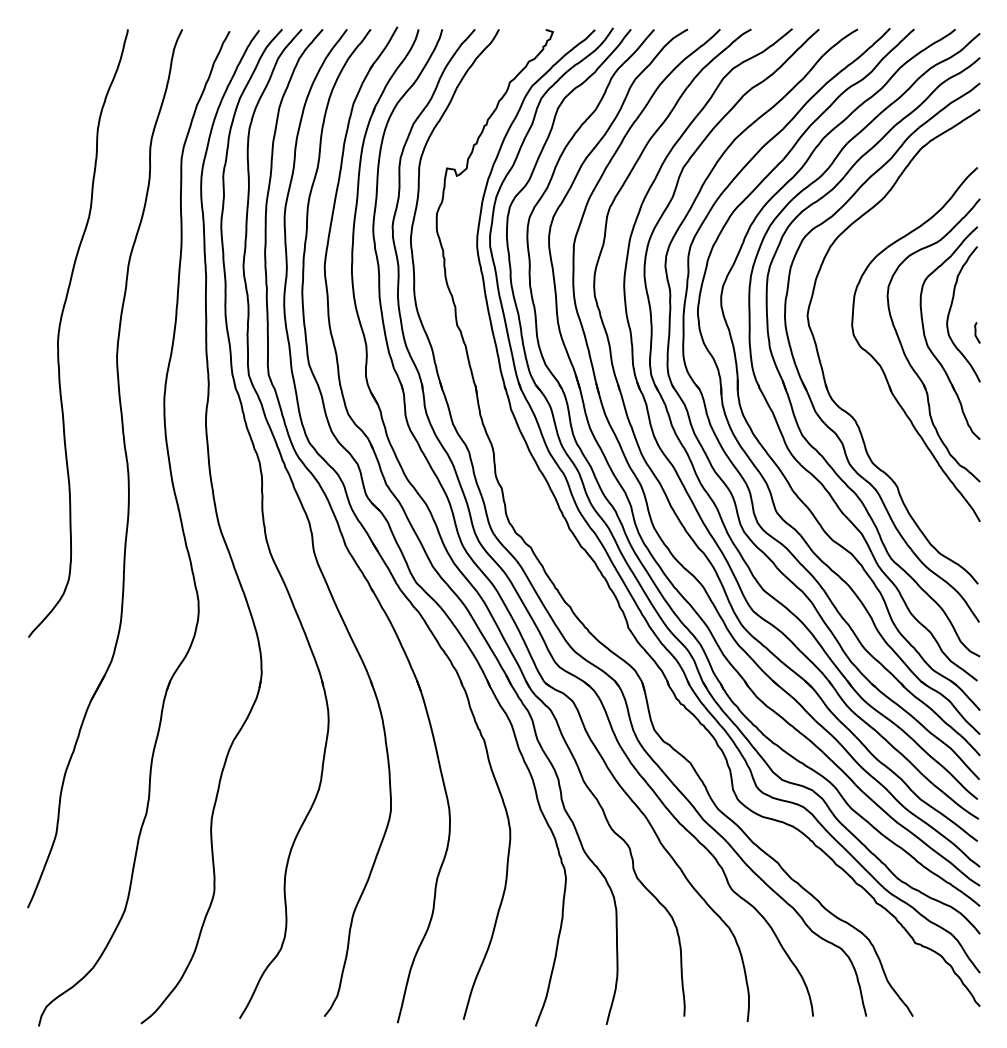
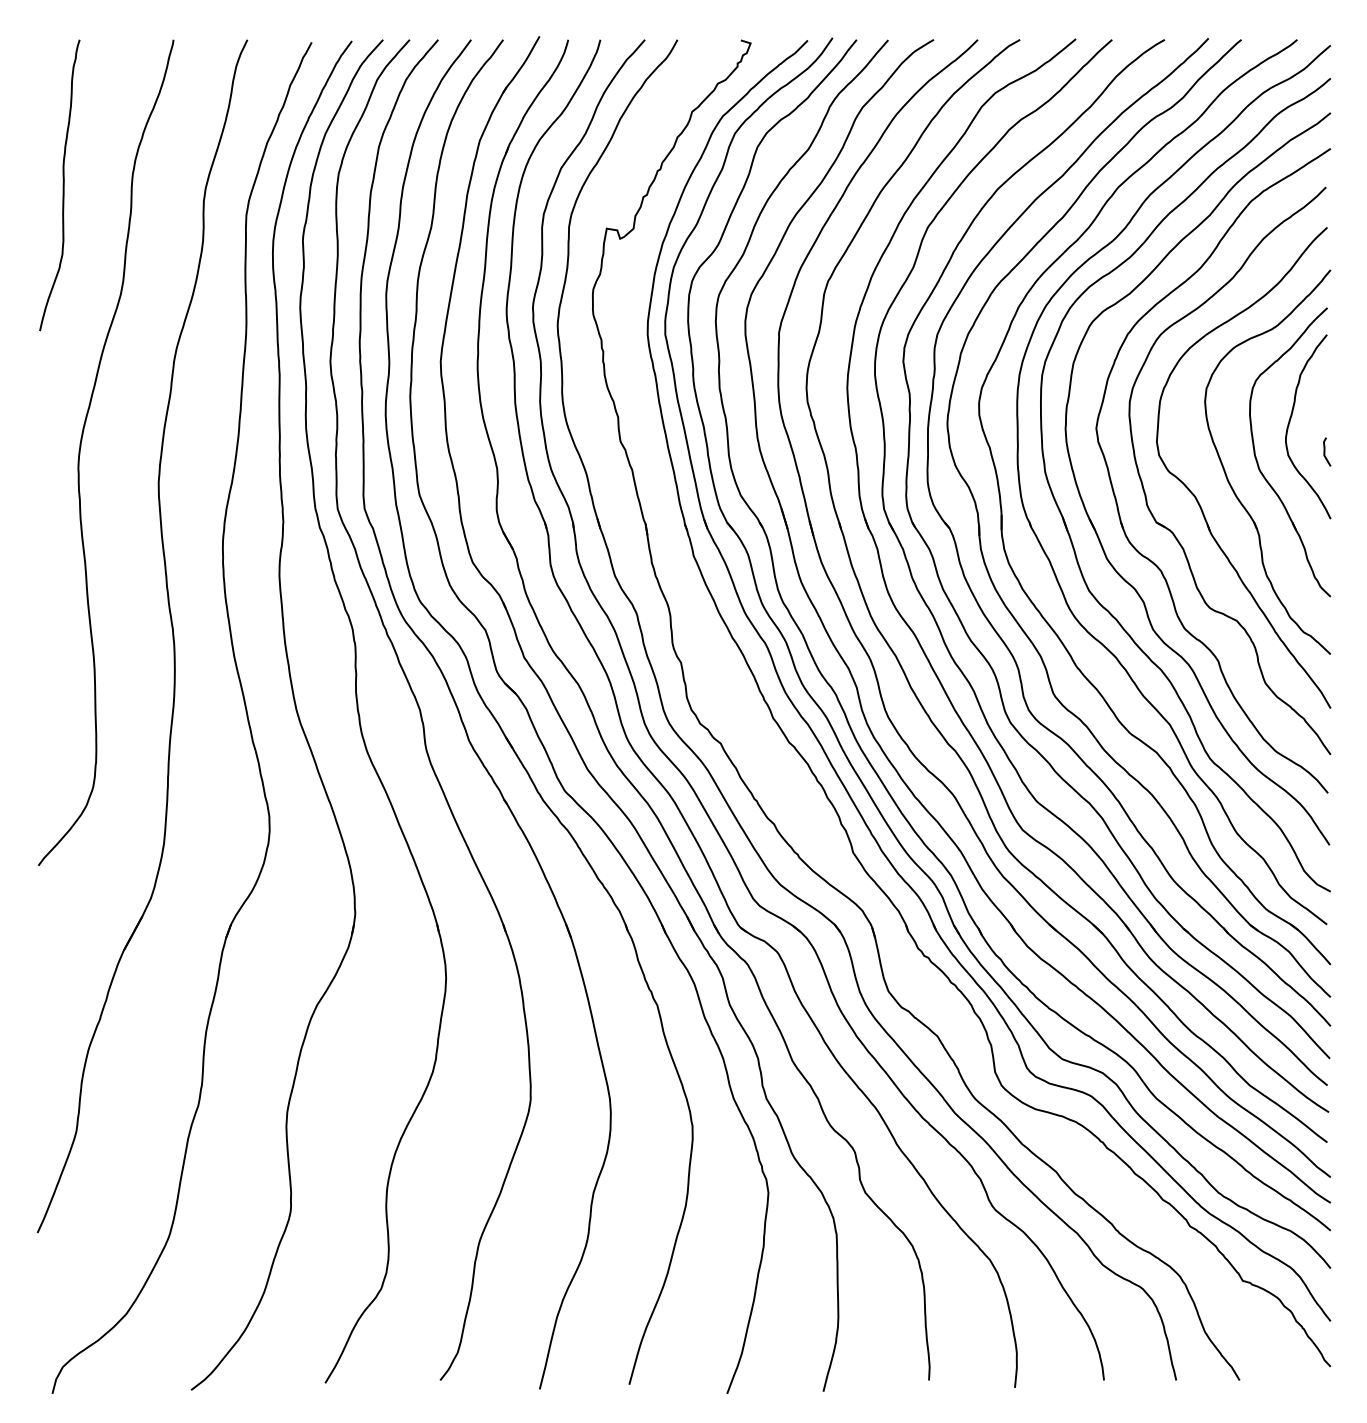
curve: (46, 136) -> (62, 185), added
part: (862, 389) -> (1170, 529), added

